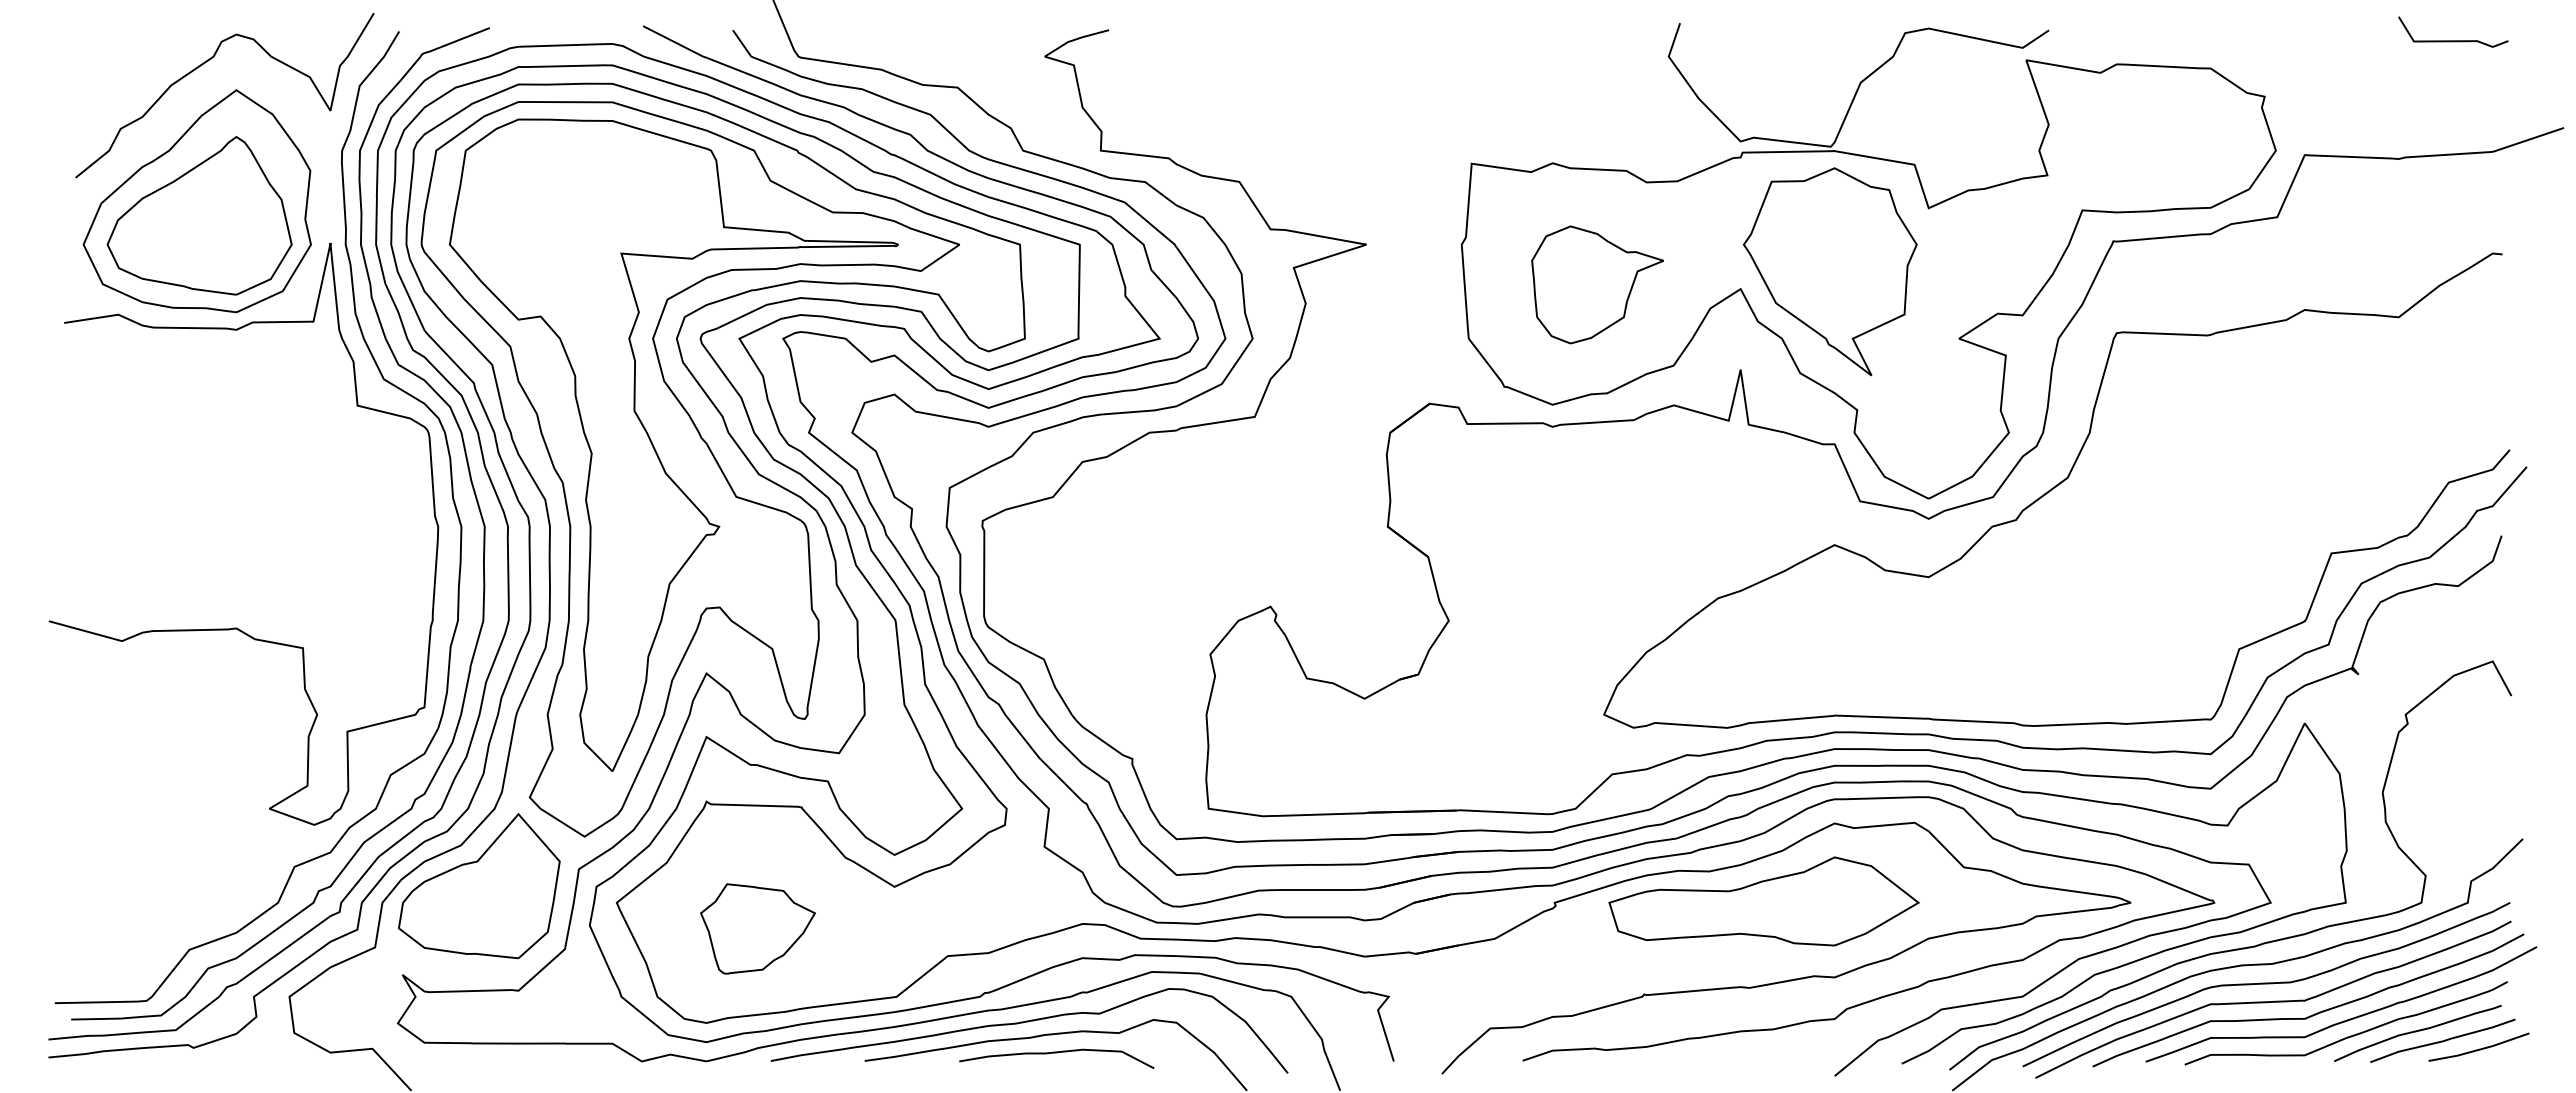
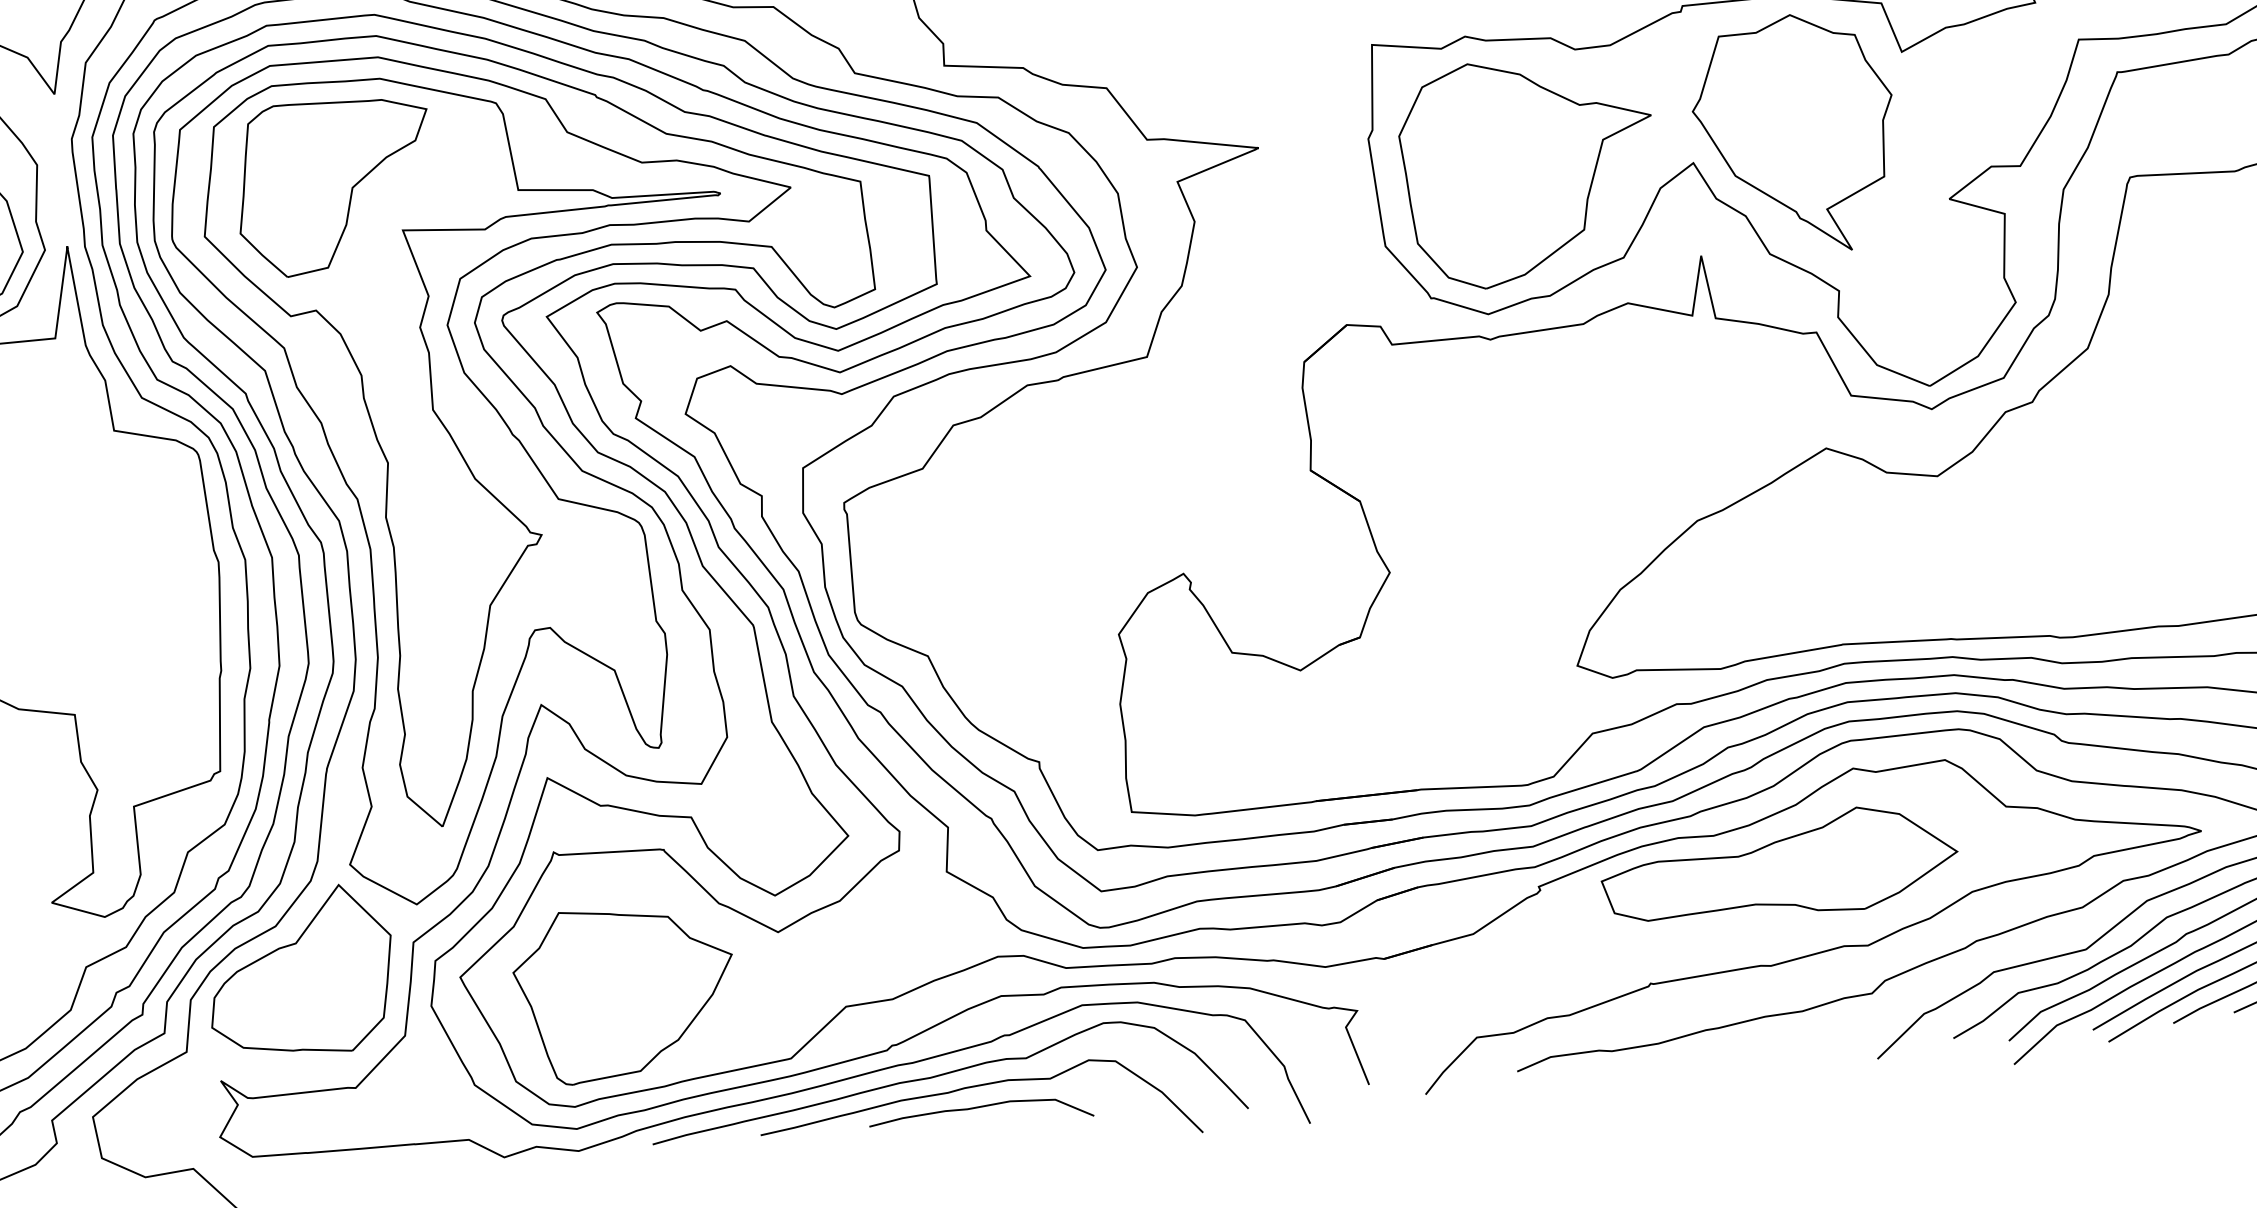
part: (565, 211) -> (334, 187), added
part: (1597, 284) -> (1528, 171), size x1.67
part: (757, 928) -> (624, 993), size x1.67

